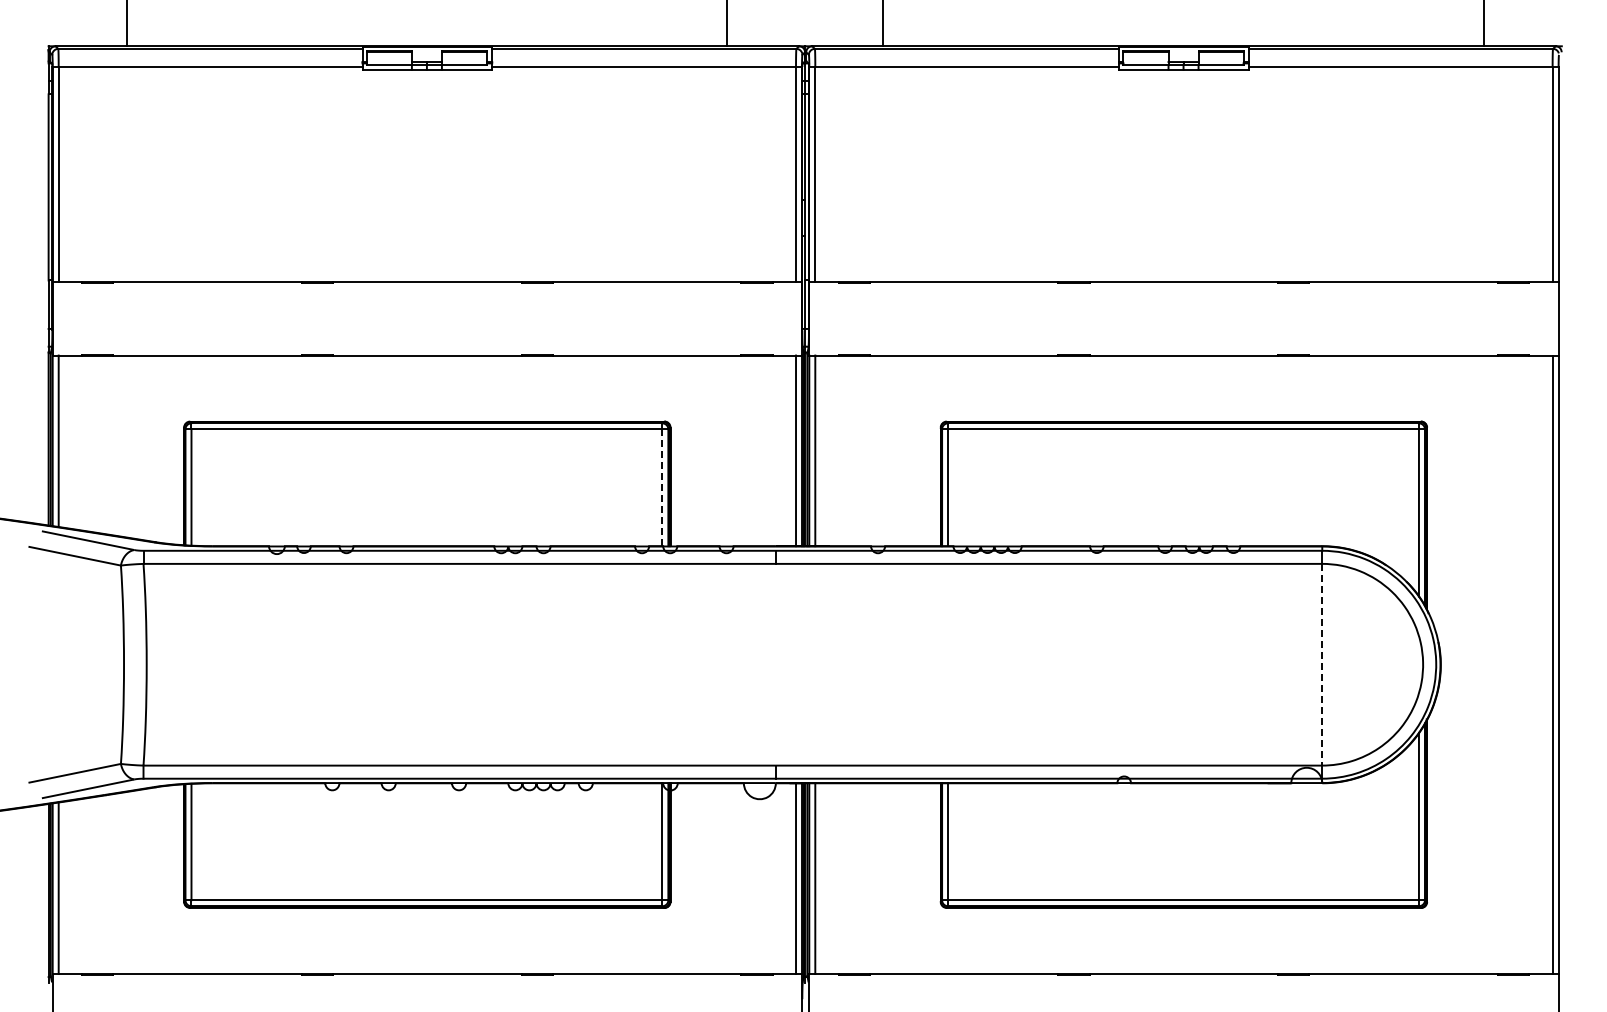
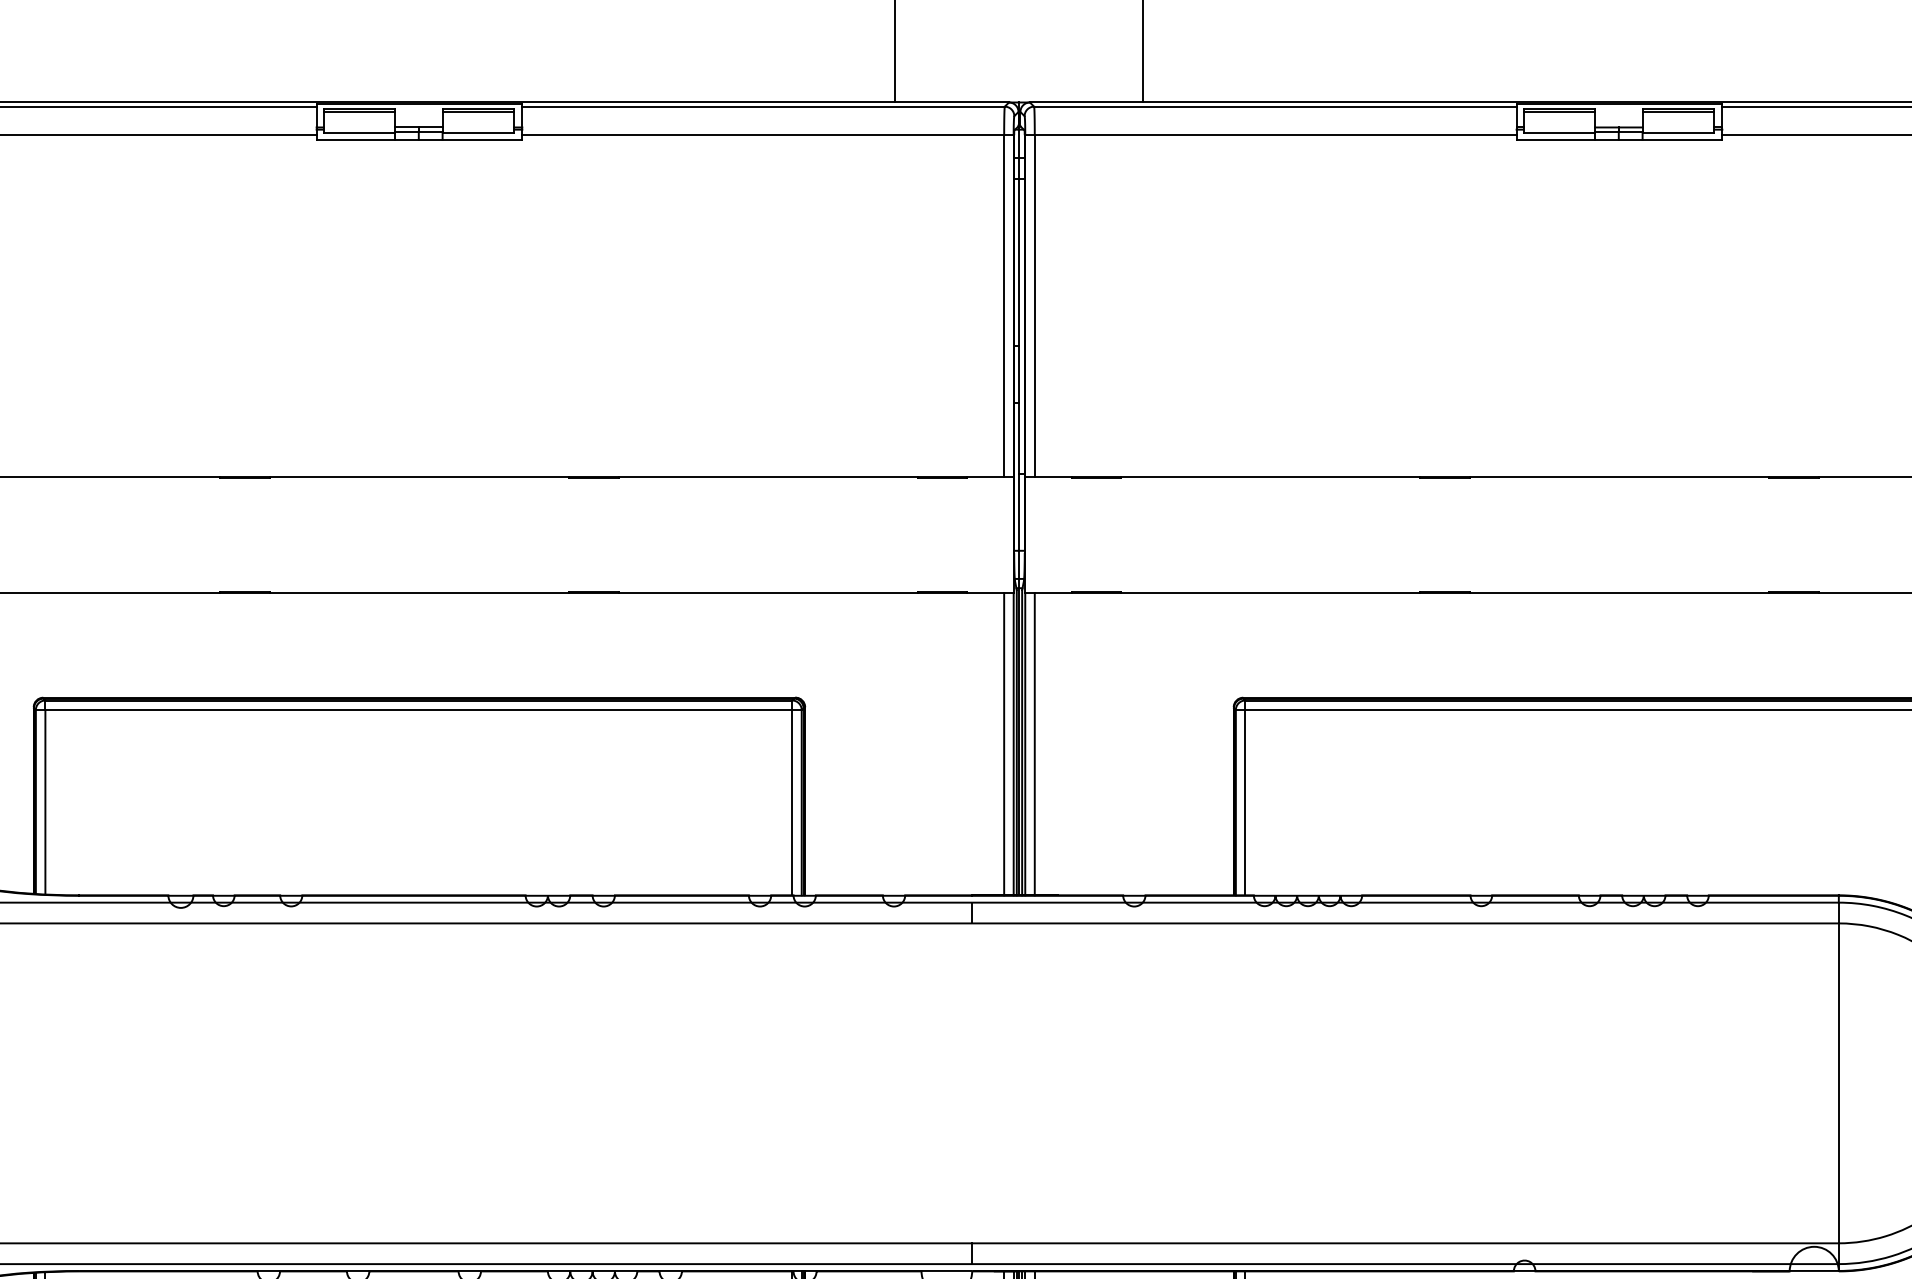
line: (662, 487) -> (792, 802), dashed -> solid
line: (1322, 664) -> (1839, 1082), dashed -> solid

